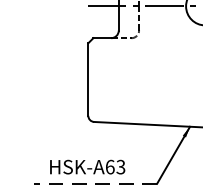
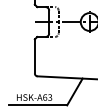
line: (96, 184) -> (38, 105), dashed -> solid

